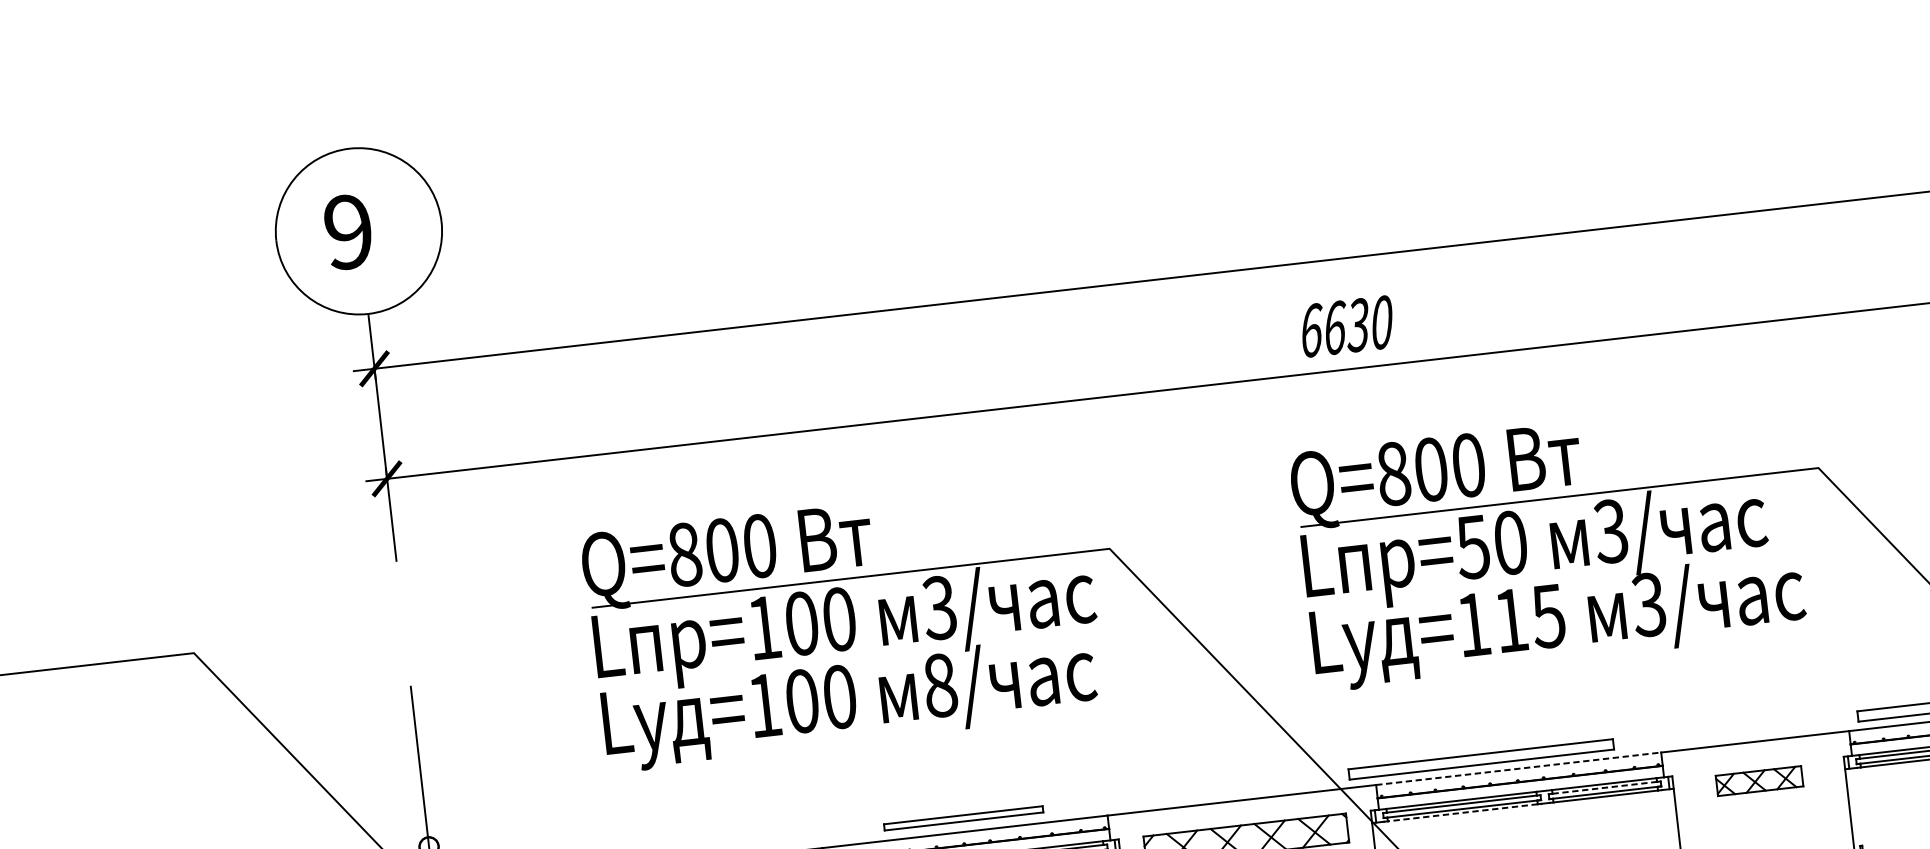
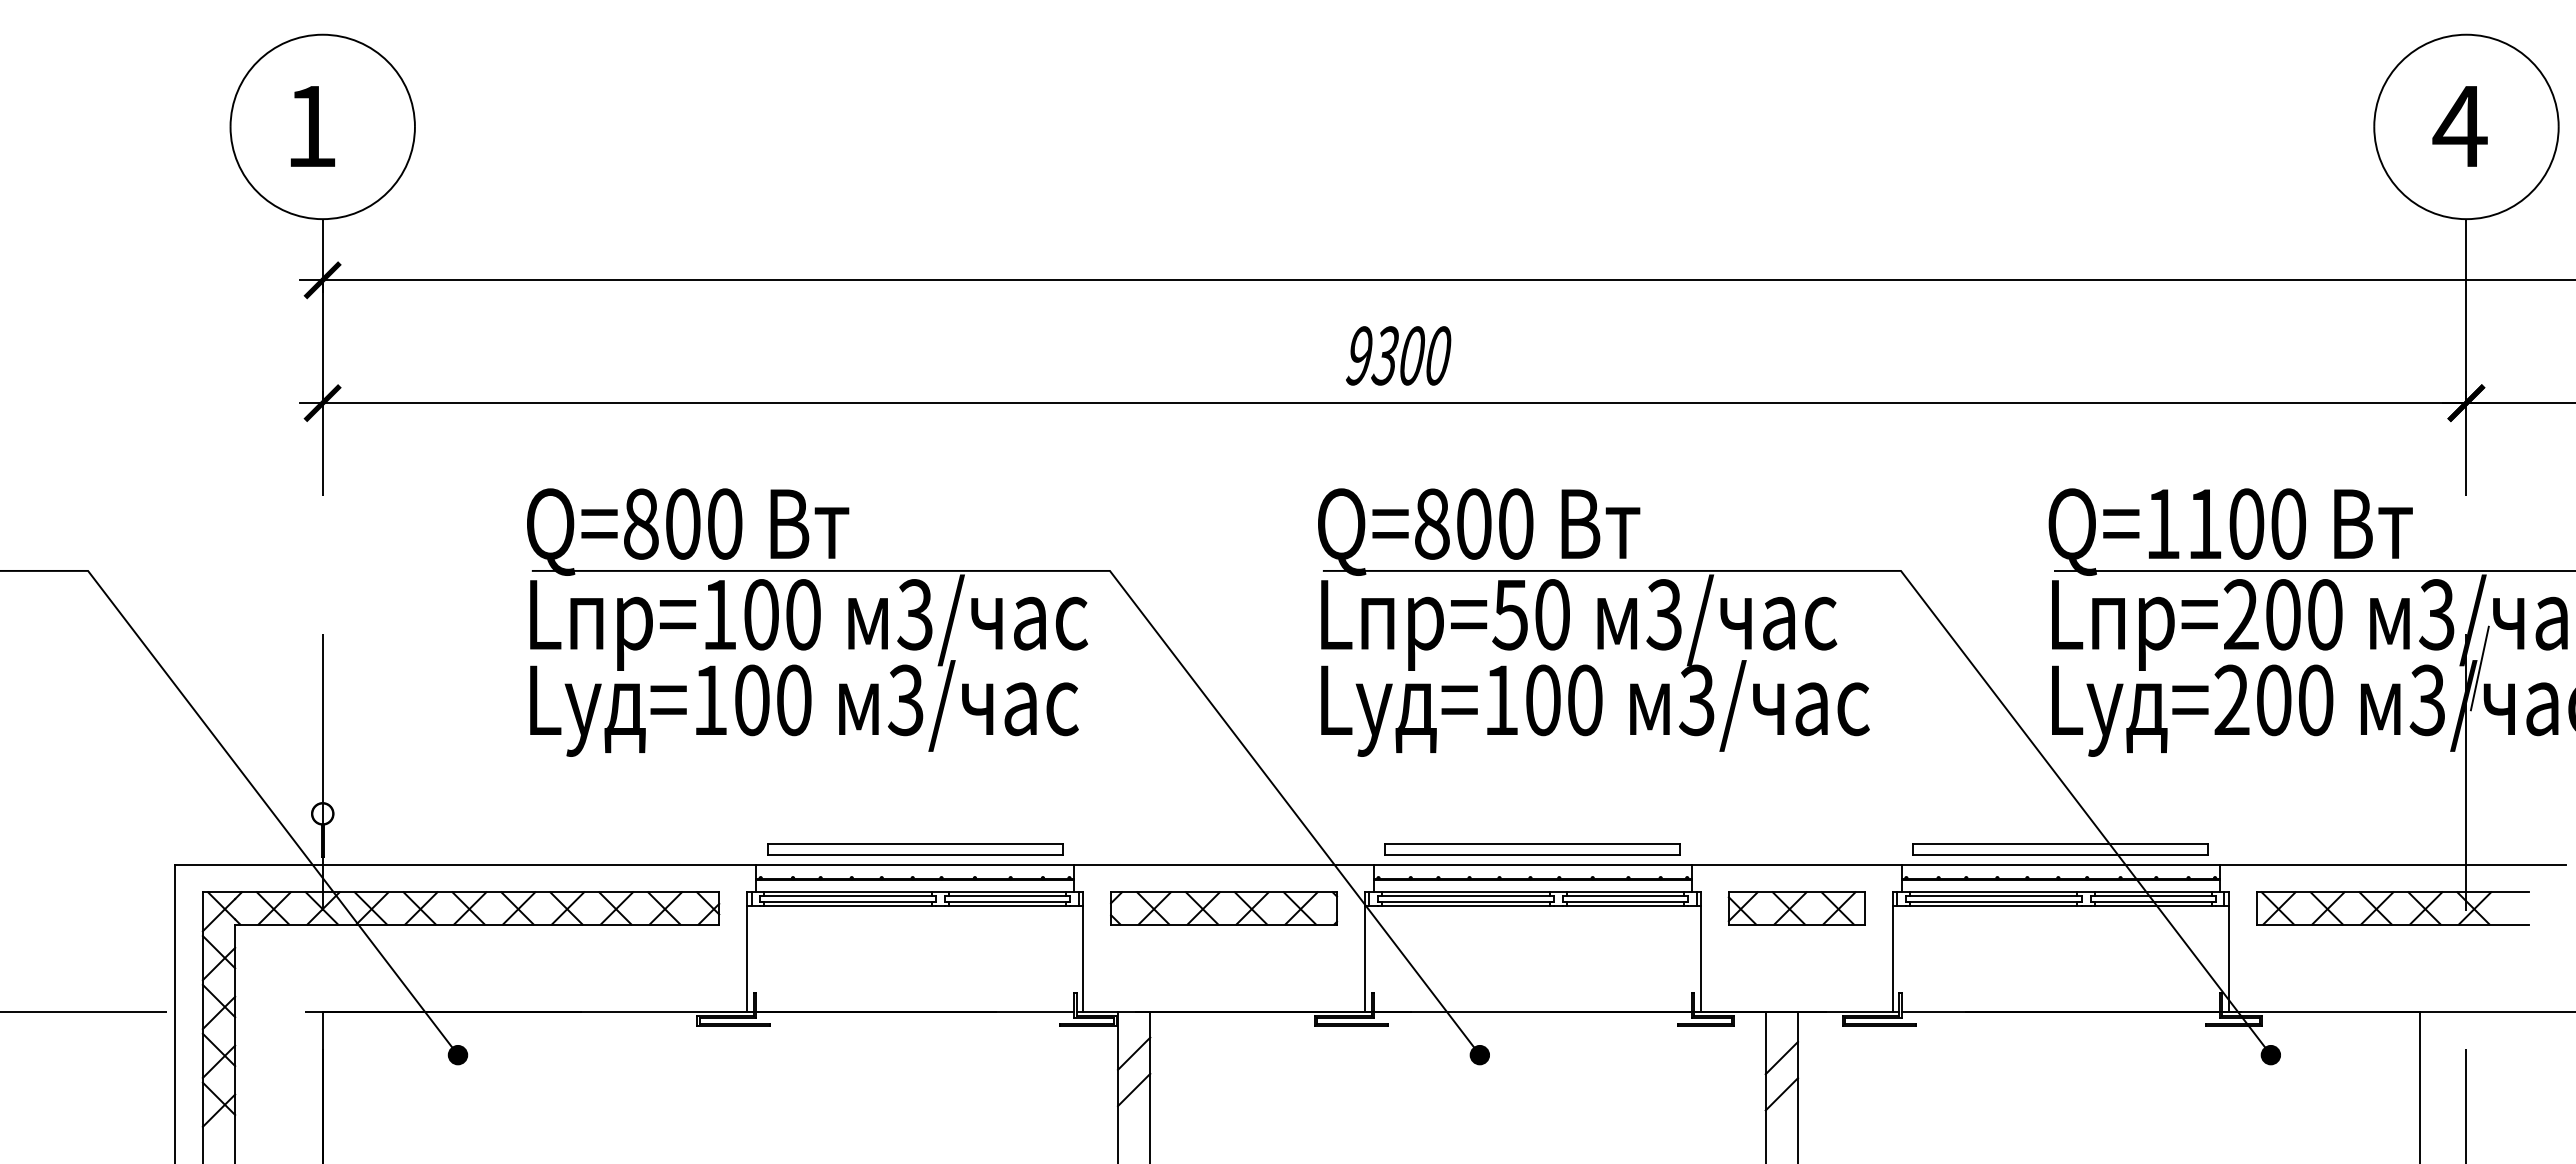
text: (348, 232) -> (311, 126), 9 -> 1
text: (1334, 327) -> (1385, 355), 6630 -> 9300
text: (1530, 618) -> (1564, 700), =115 -> =100
text: (939, 685) -> (905, 700), 8/ -> 3/
part: (1480, 759) -> (1532, 849), moved
line: (1519, 768) -> (1533, 864), dashed -> solid
part: (1759, 781) -> (1796, 908), size x1.43
line: (1604, 787) -> (1625, 896), dashed -> solid
line: (1462, 813) -> (1465, 906), dashed -> solid
part: (963, 818) -> (915, 849), size x1.67

